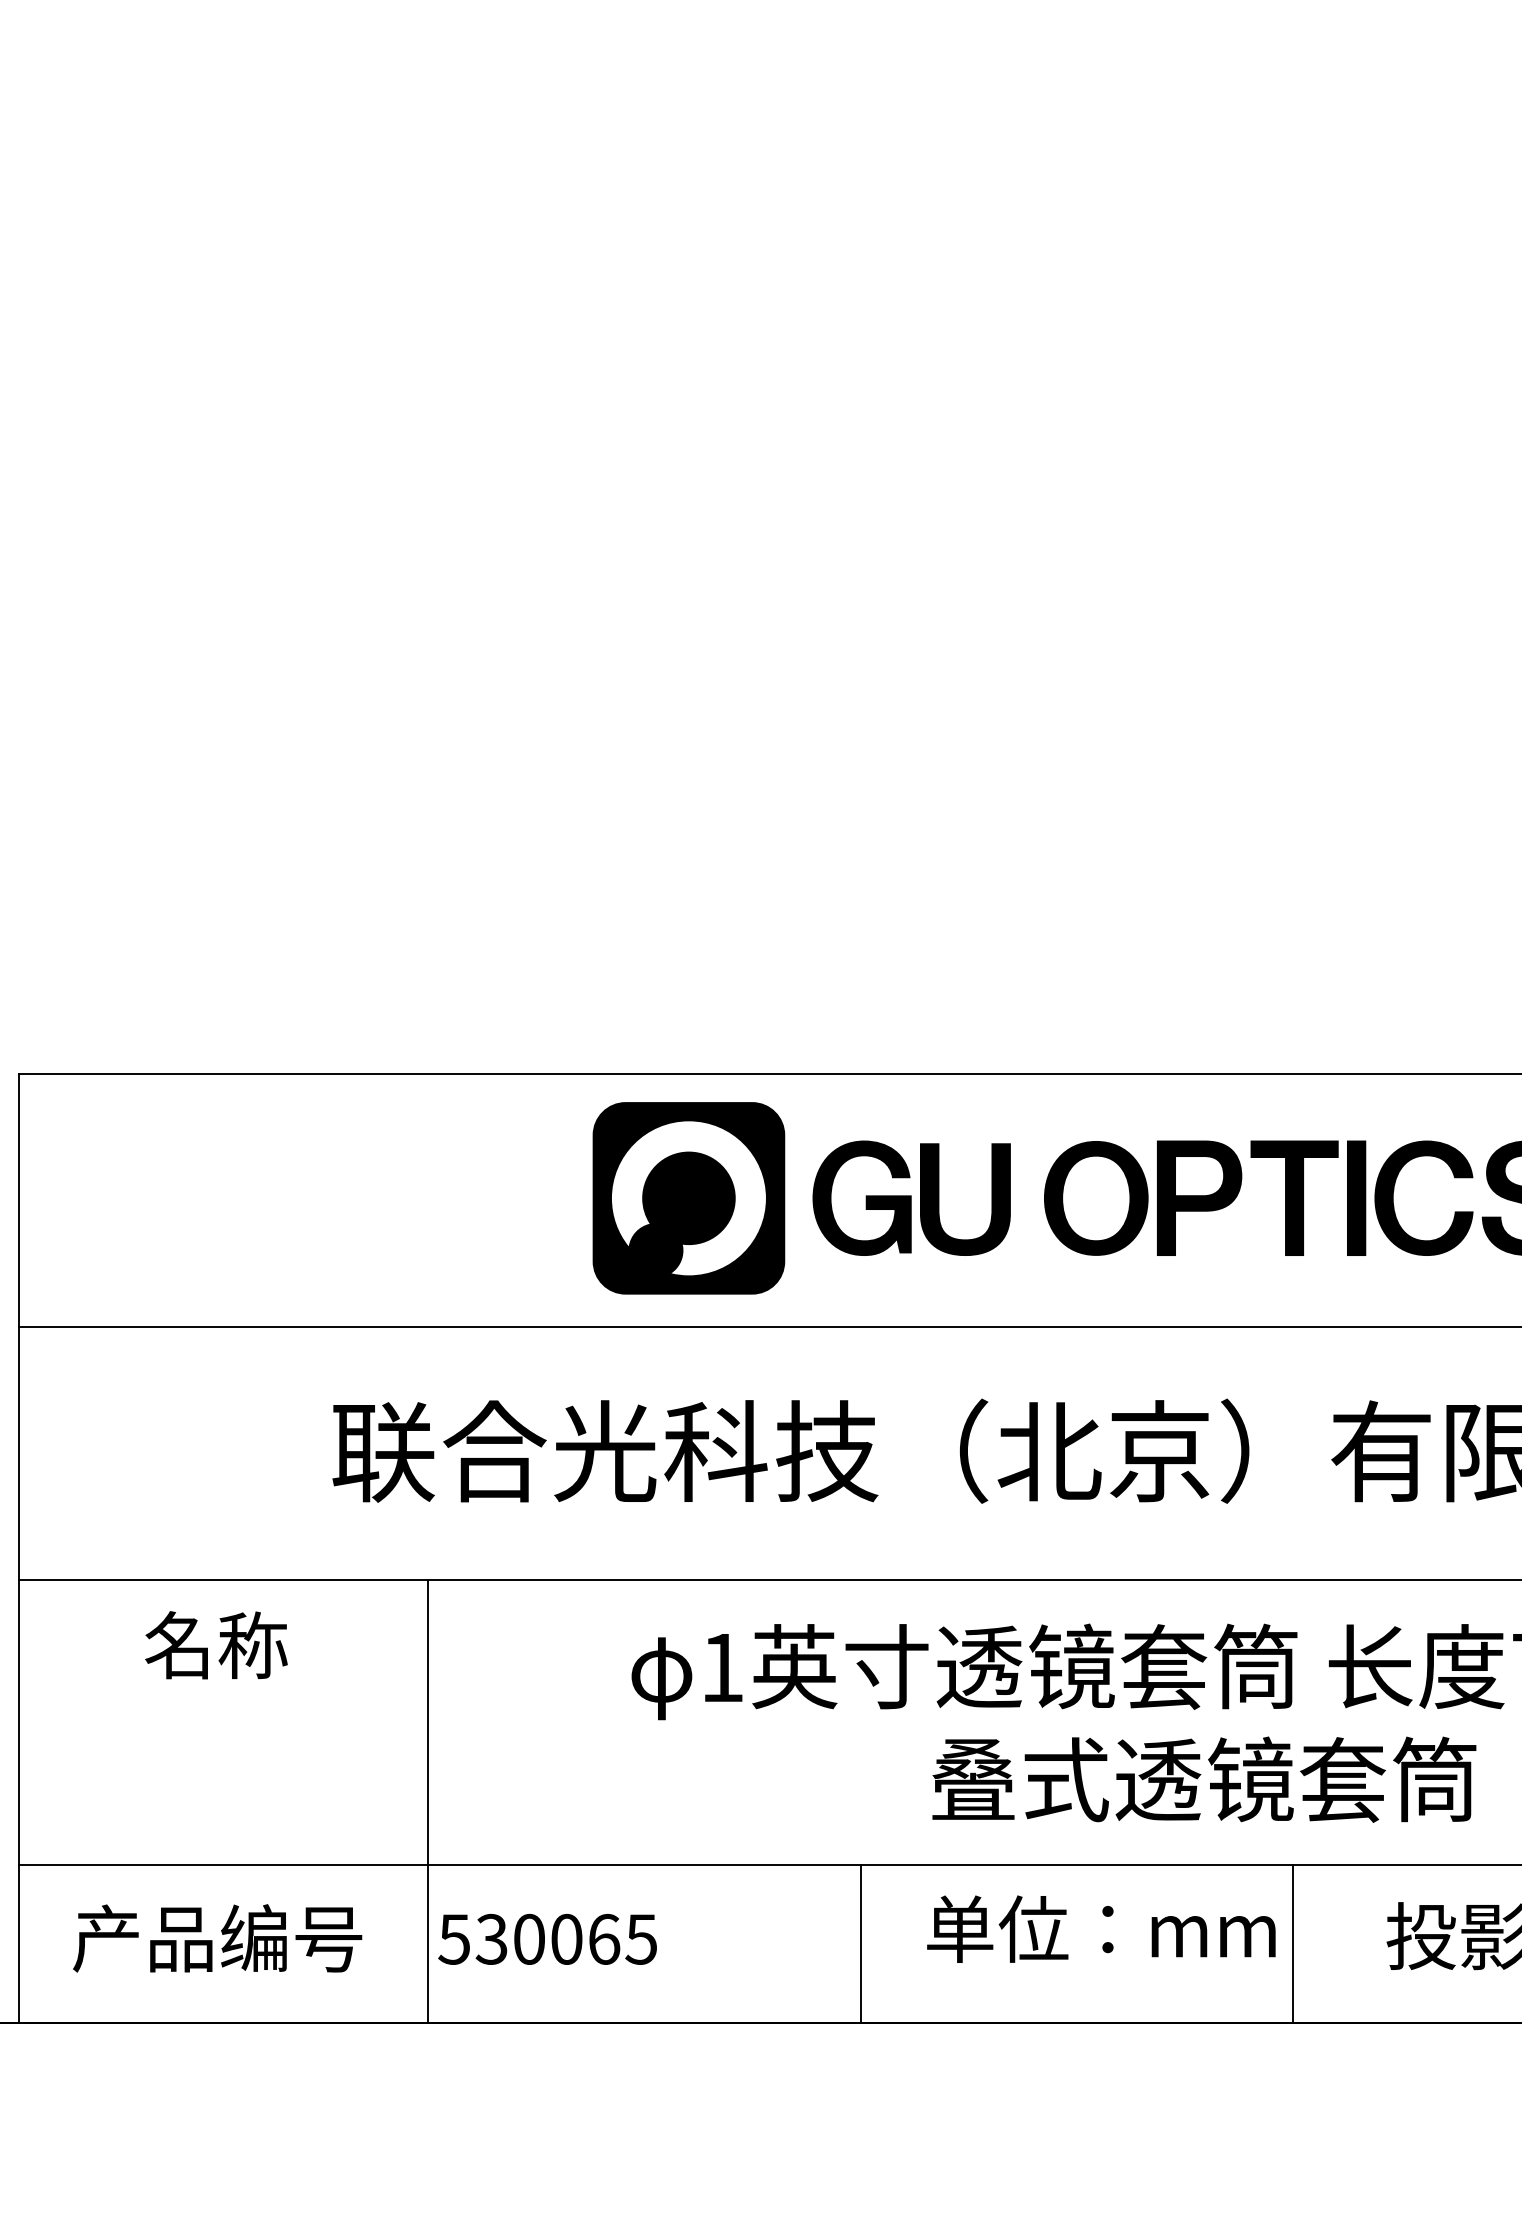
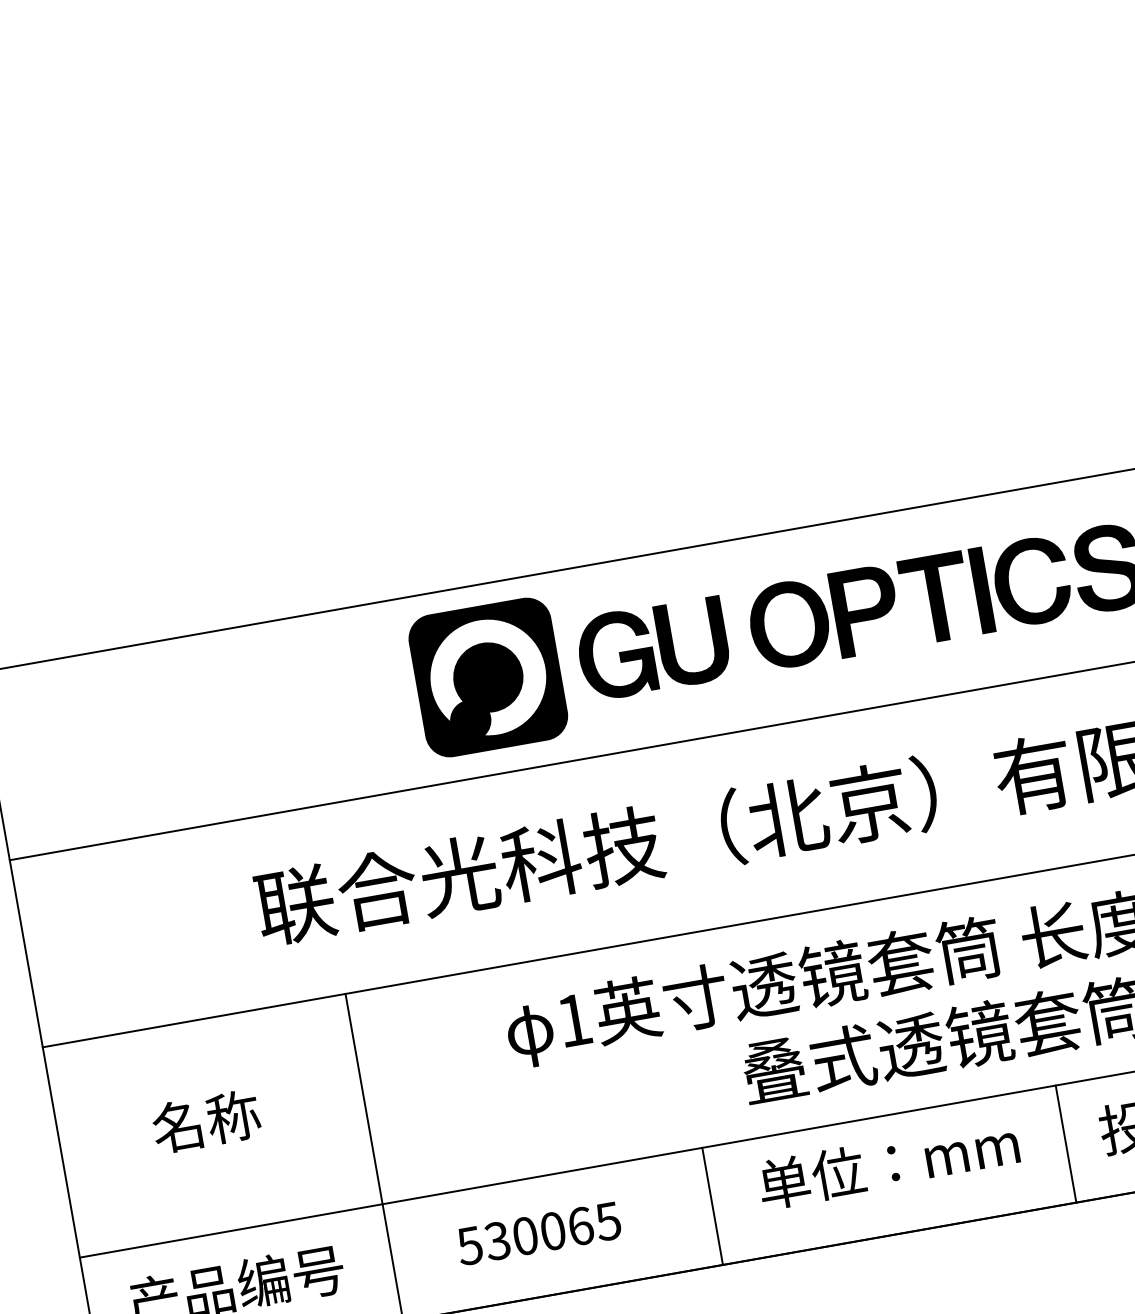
text: (216, 1645) -> (206, 1121), moved
text: (547, 1939) -> (538, 1233), moved
line: (1292, 1943) -> (1065, 1143), moved

